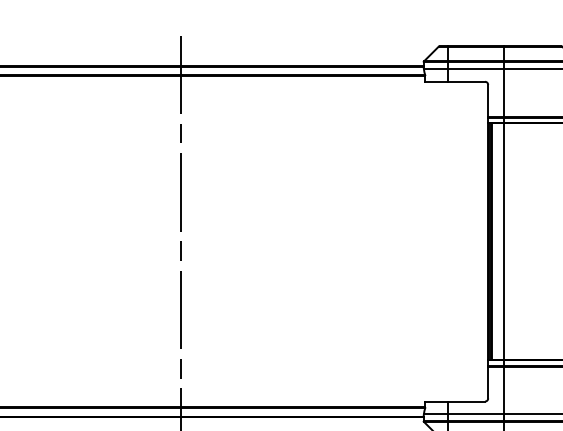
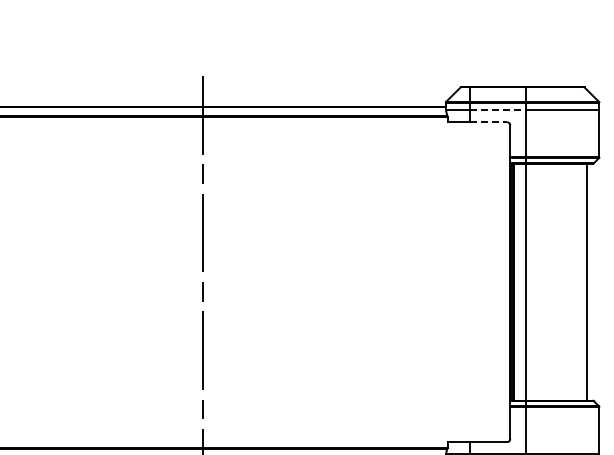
line: (475, 69) -> (497, 110), solid -> dashed
line: (467, 81) -> (489, 122), solid -> dashed

